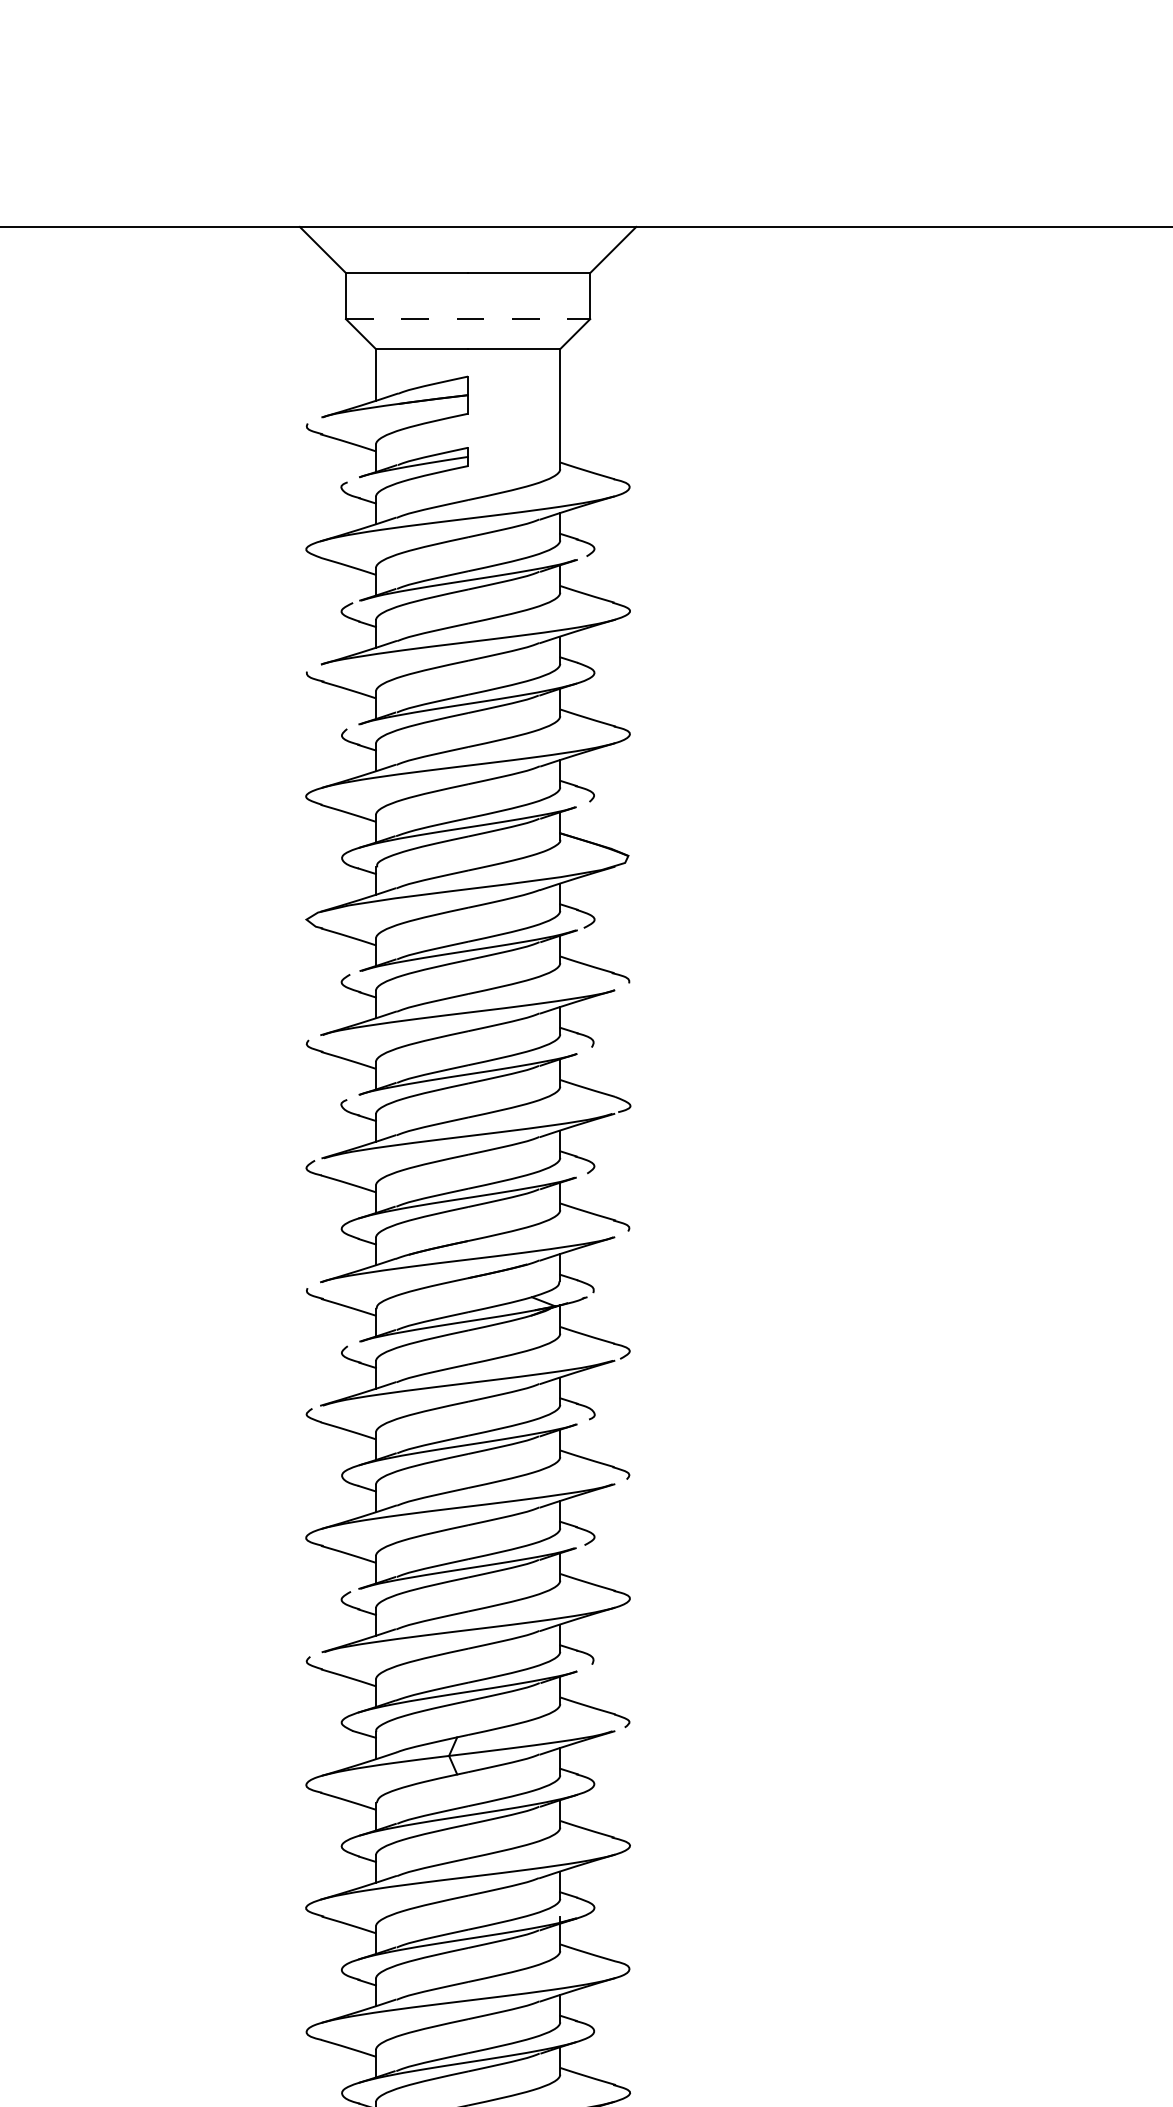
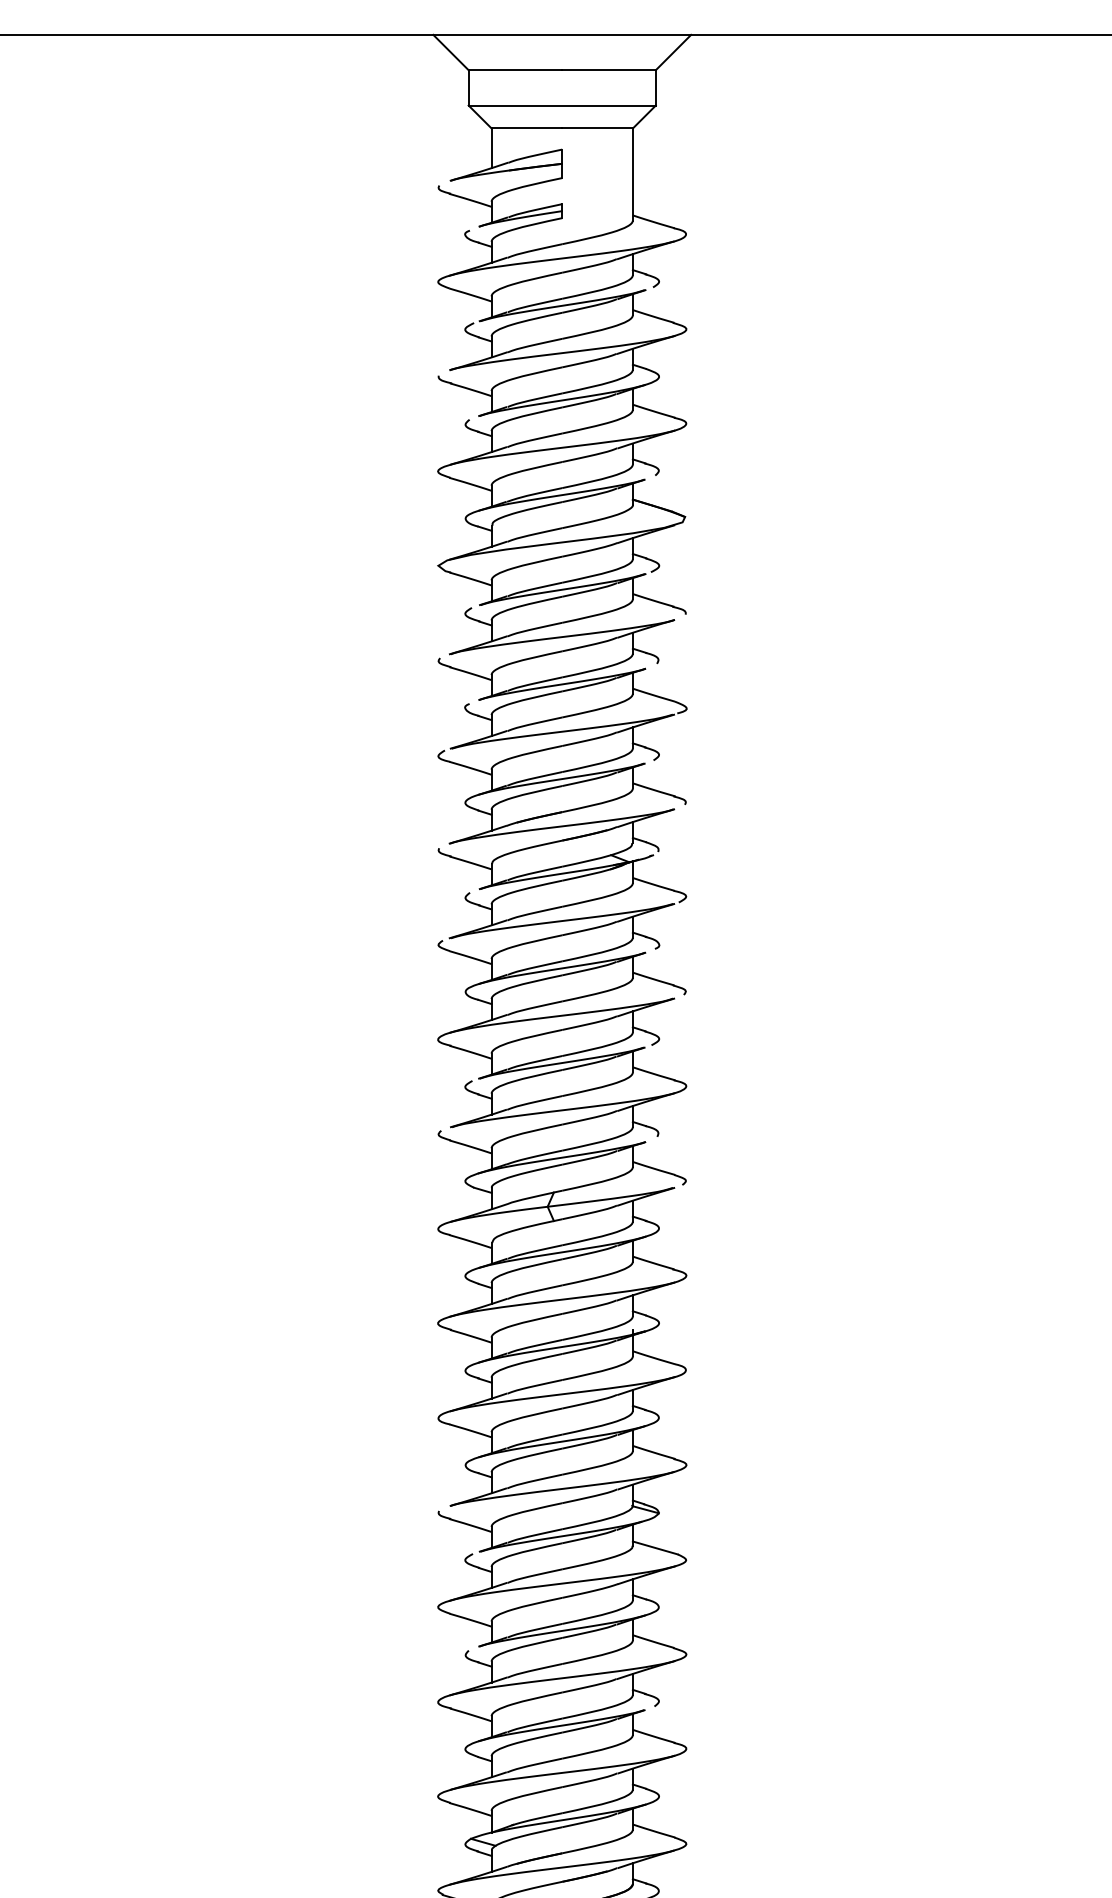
line: (468, 319) -> (562, 105), dashed -> solid

